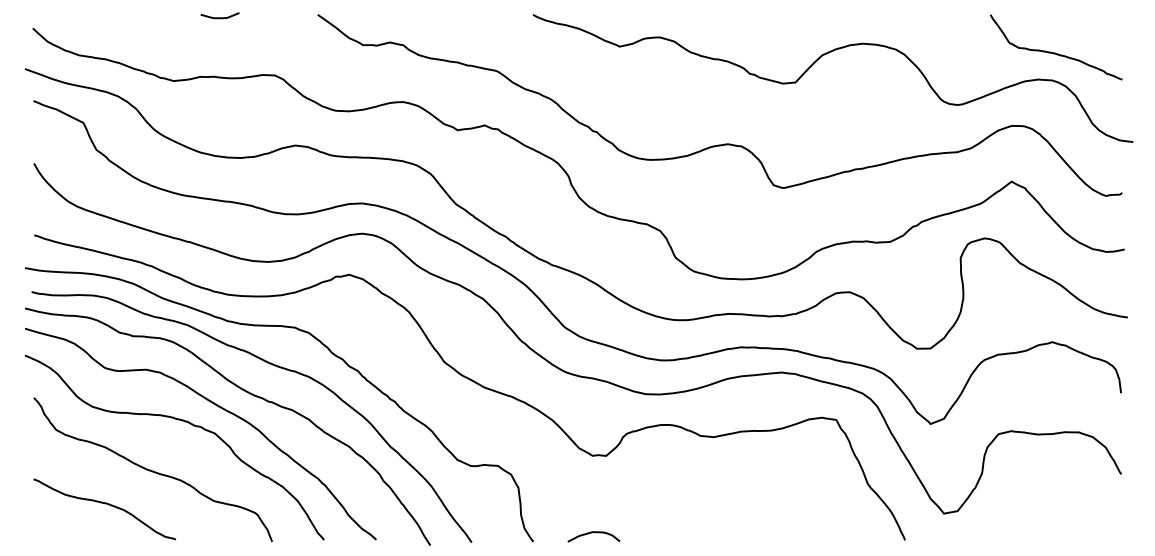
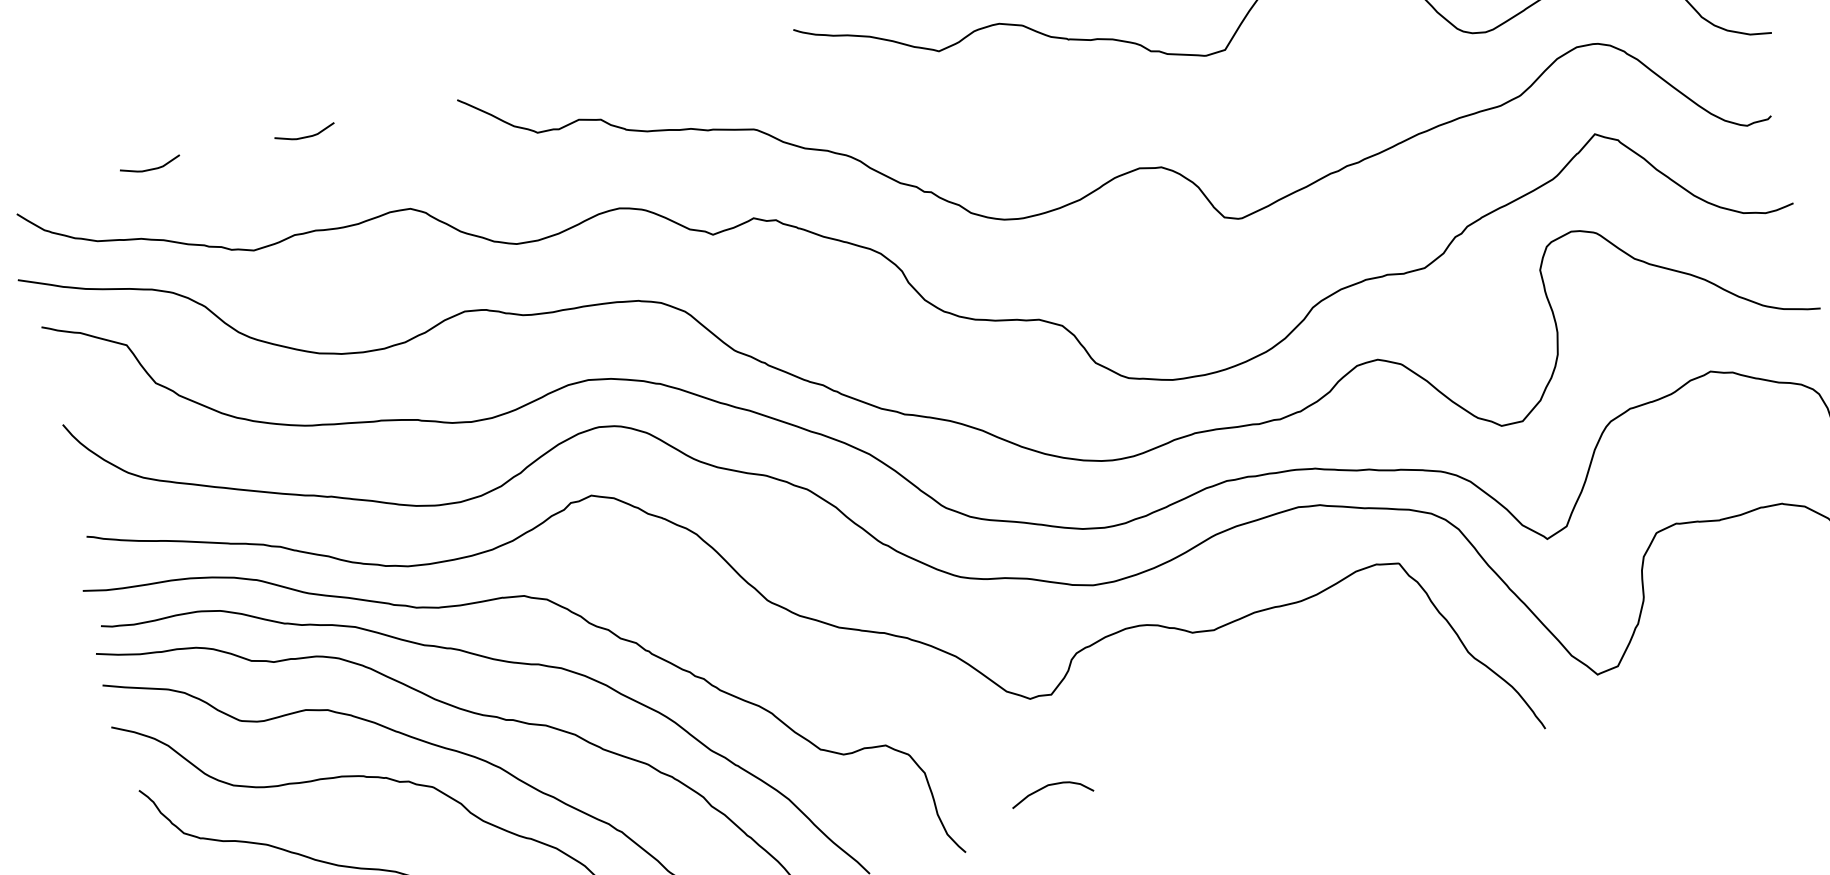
curve: (120, 17) -> (150, 168), added
curve: (592, 533) -> (1048, 787), moved

